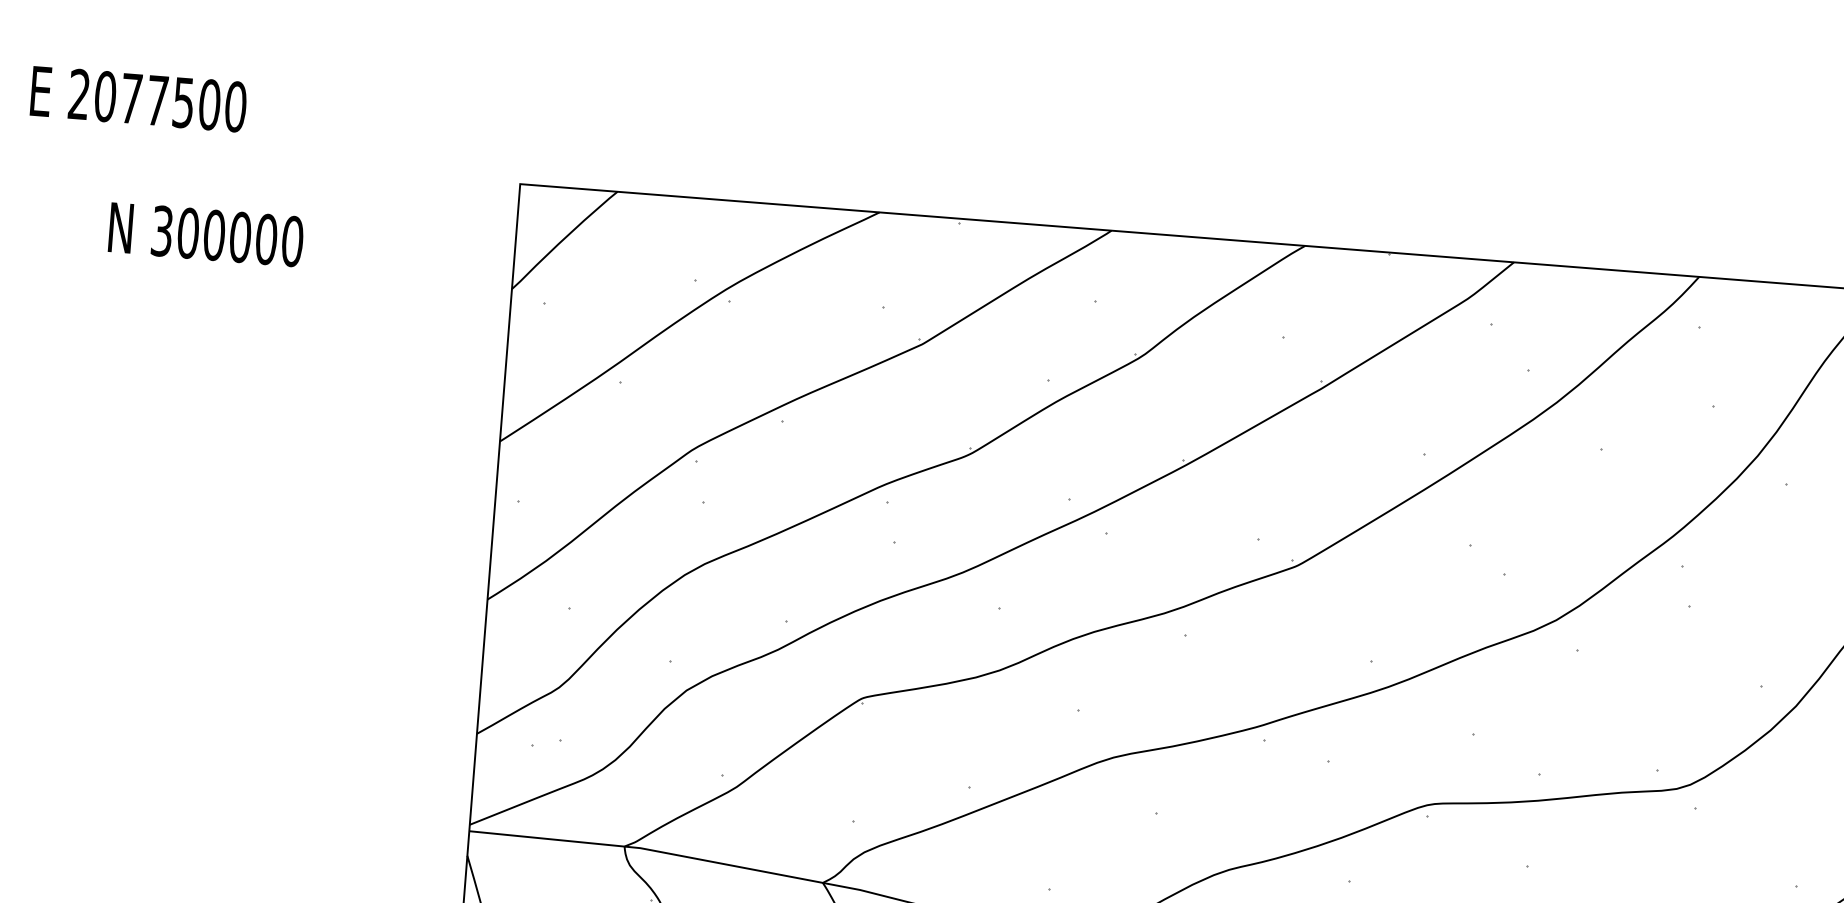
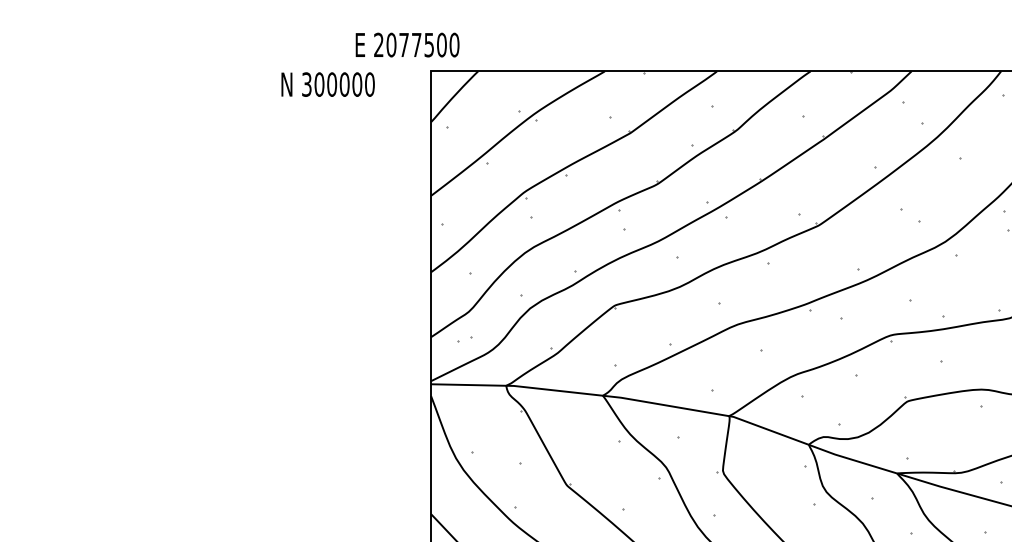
text: (138, 98) -> (407, 44), moved
text: (204, 234) -> (327, 84), moved

